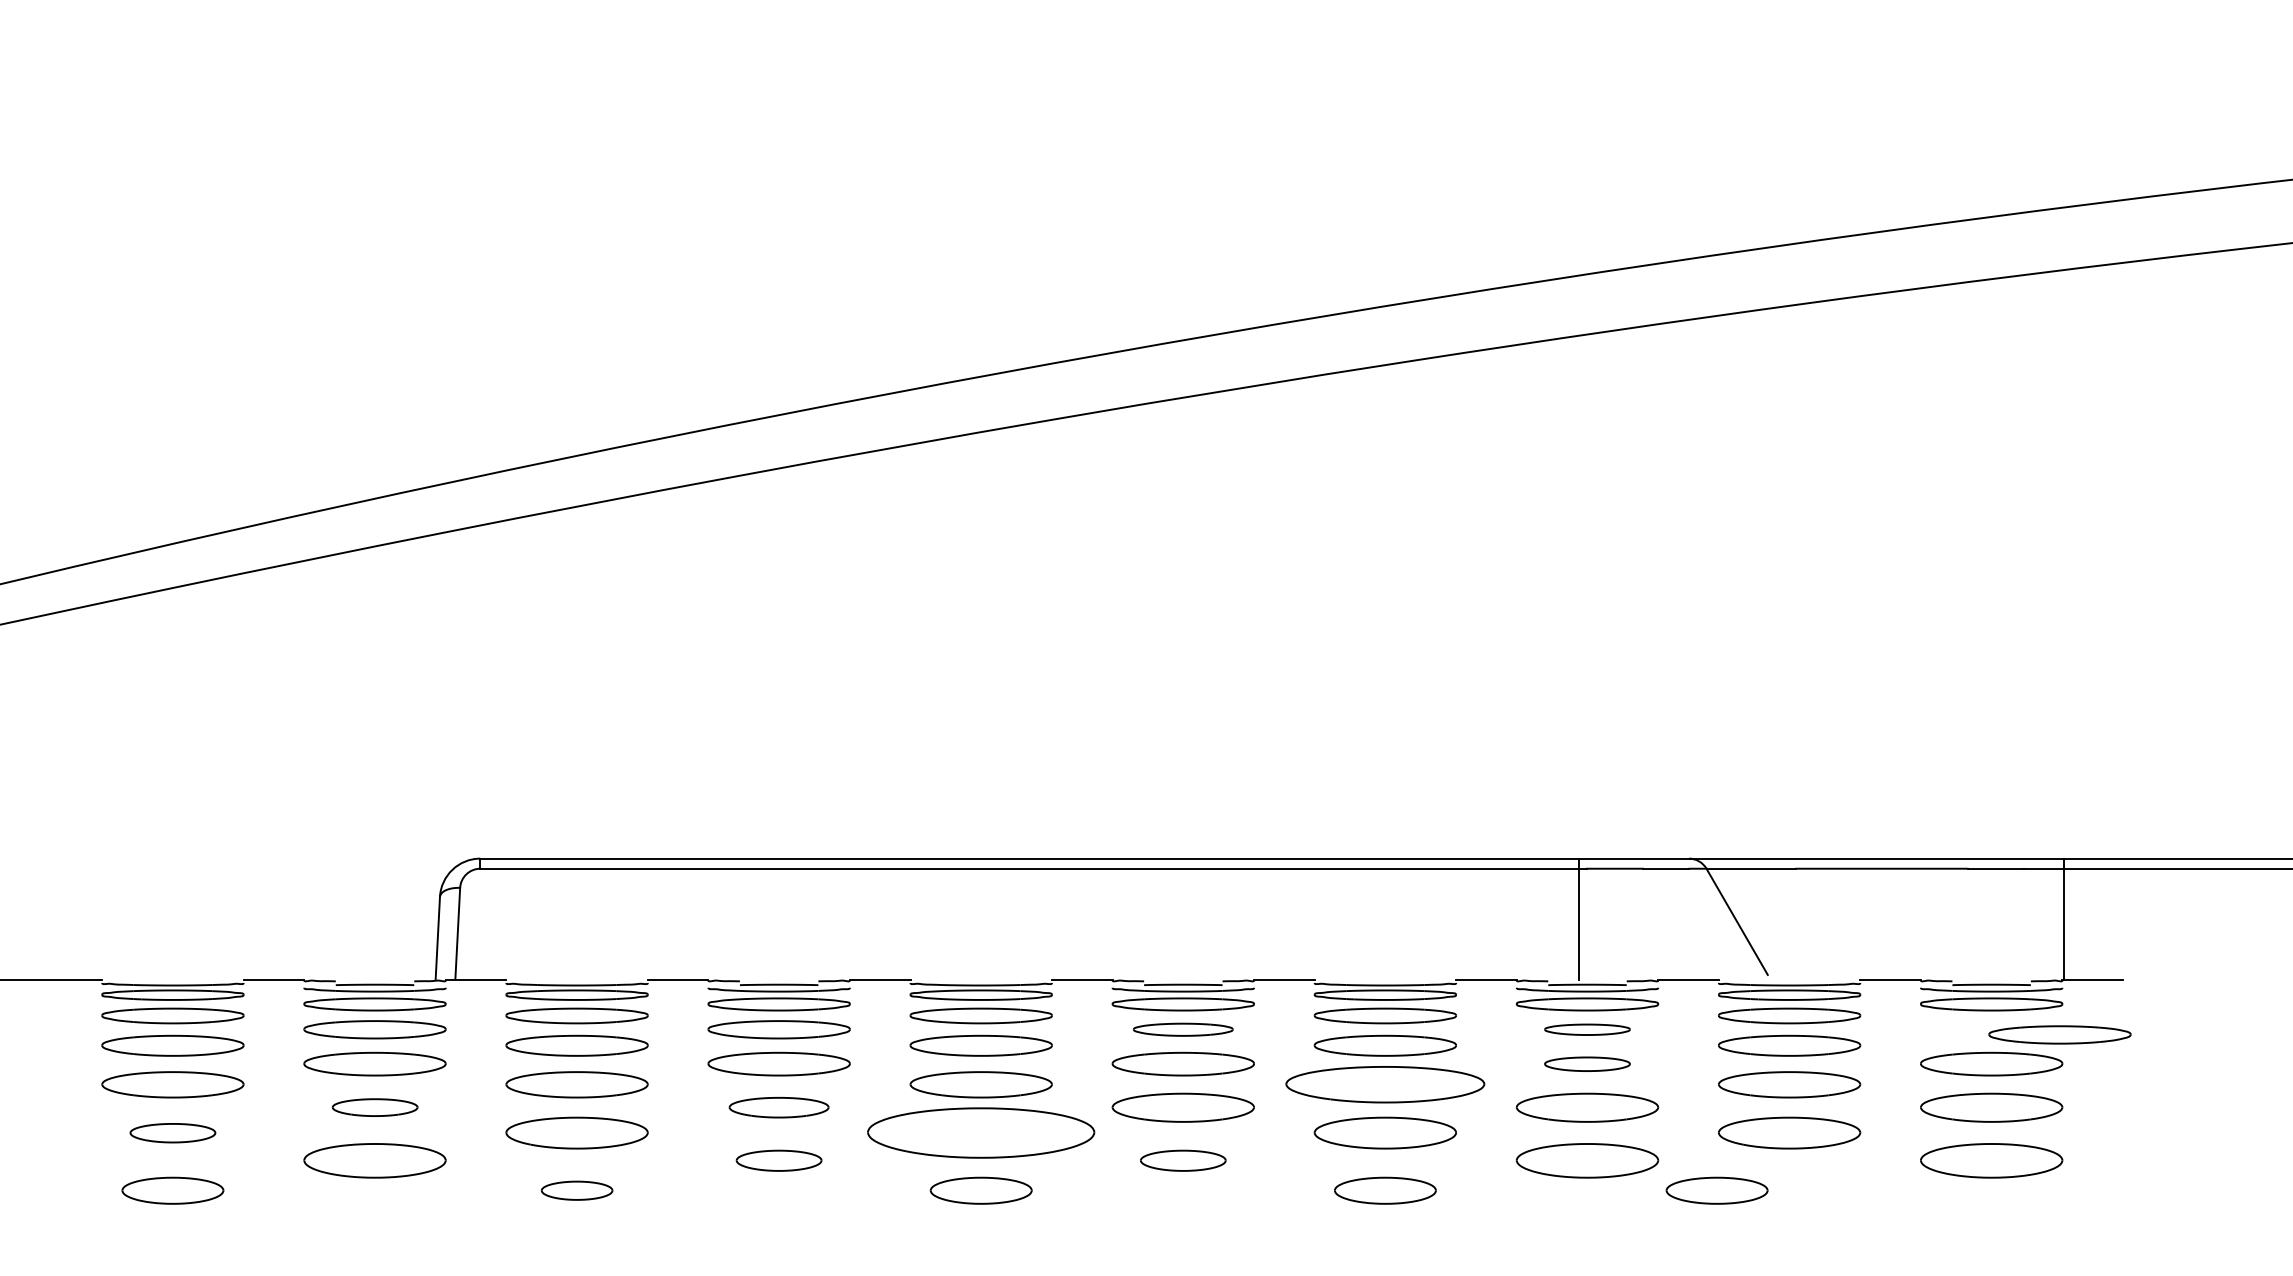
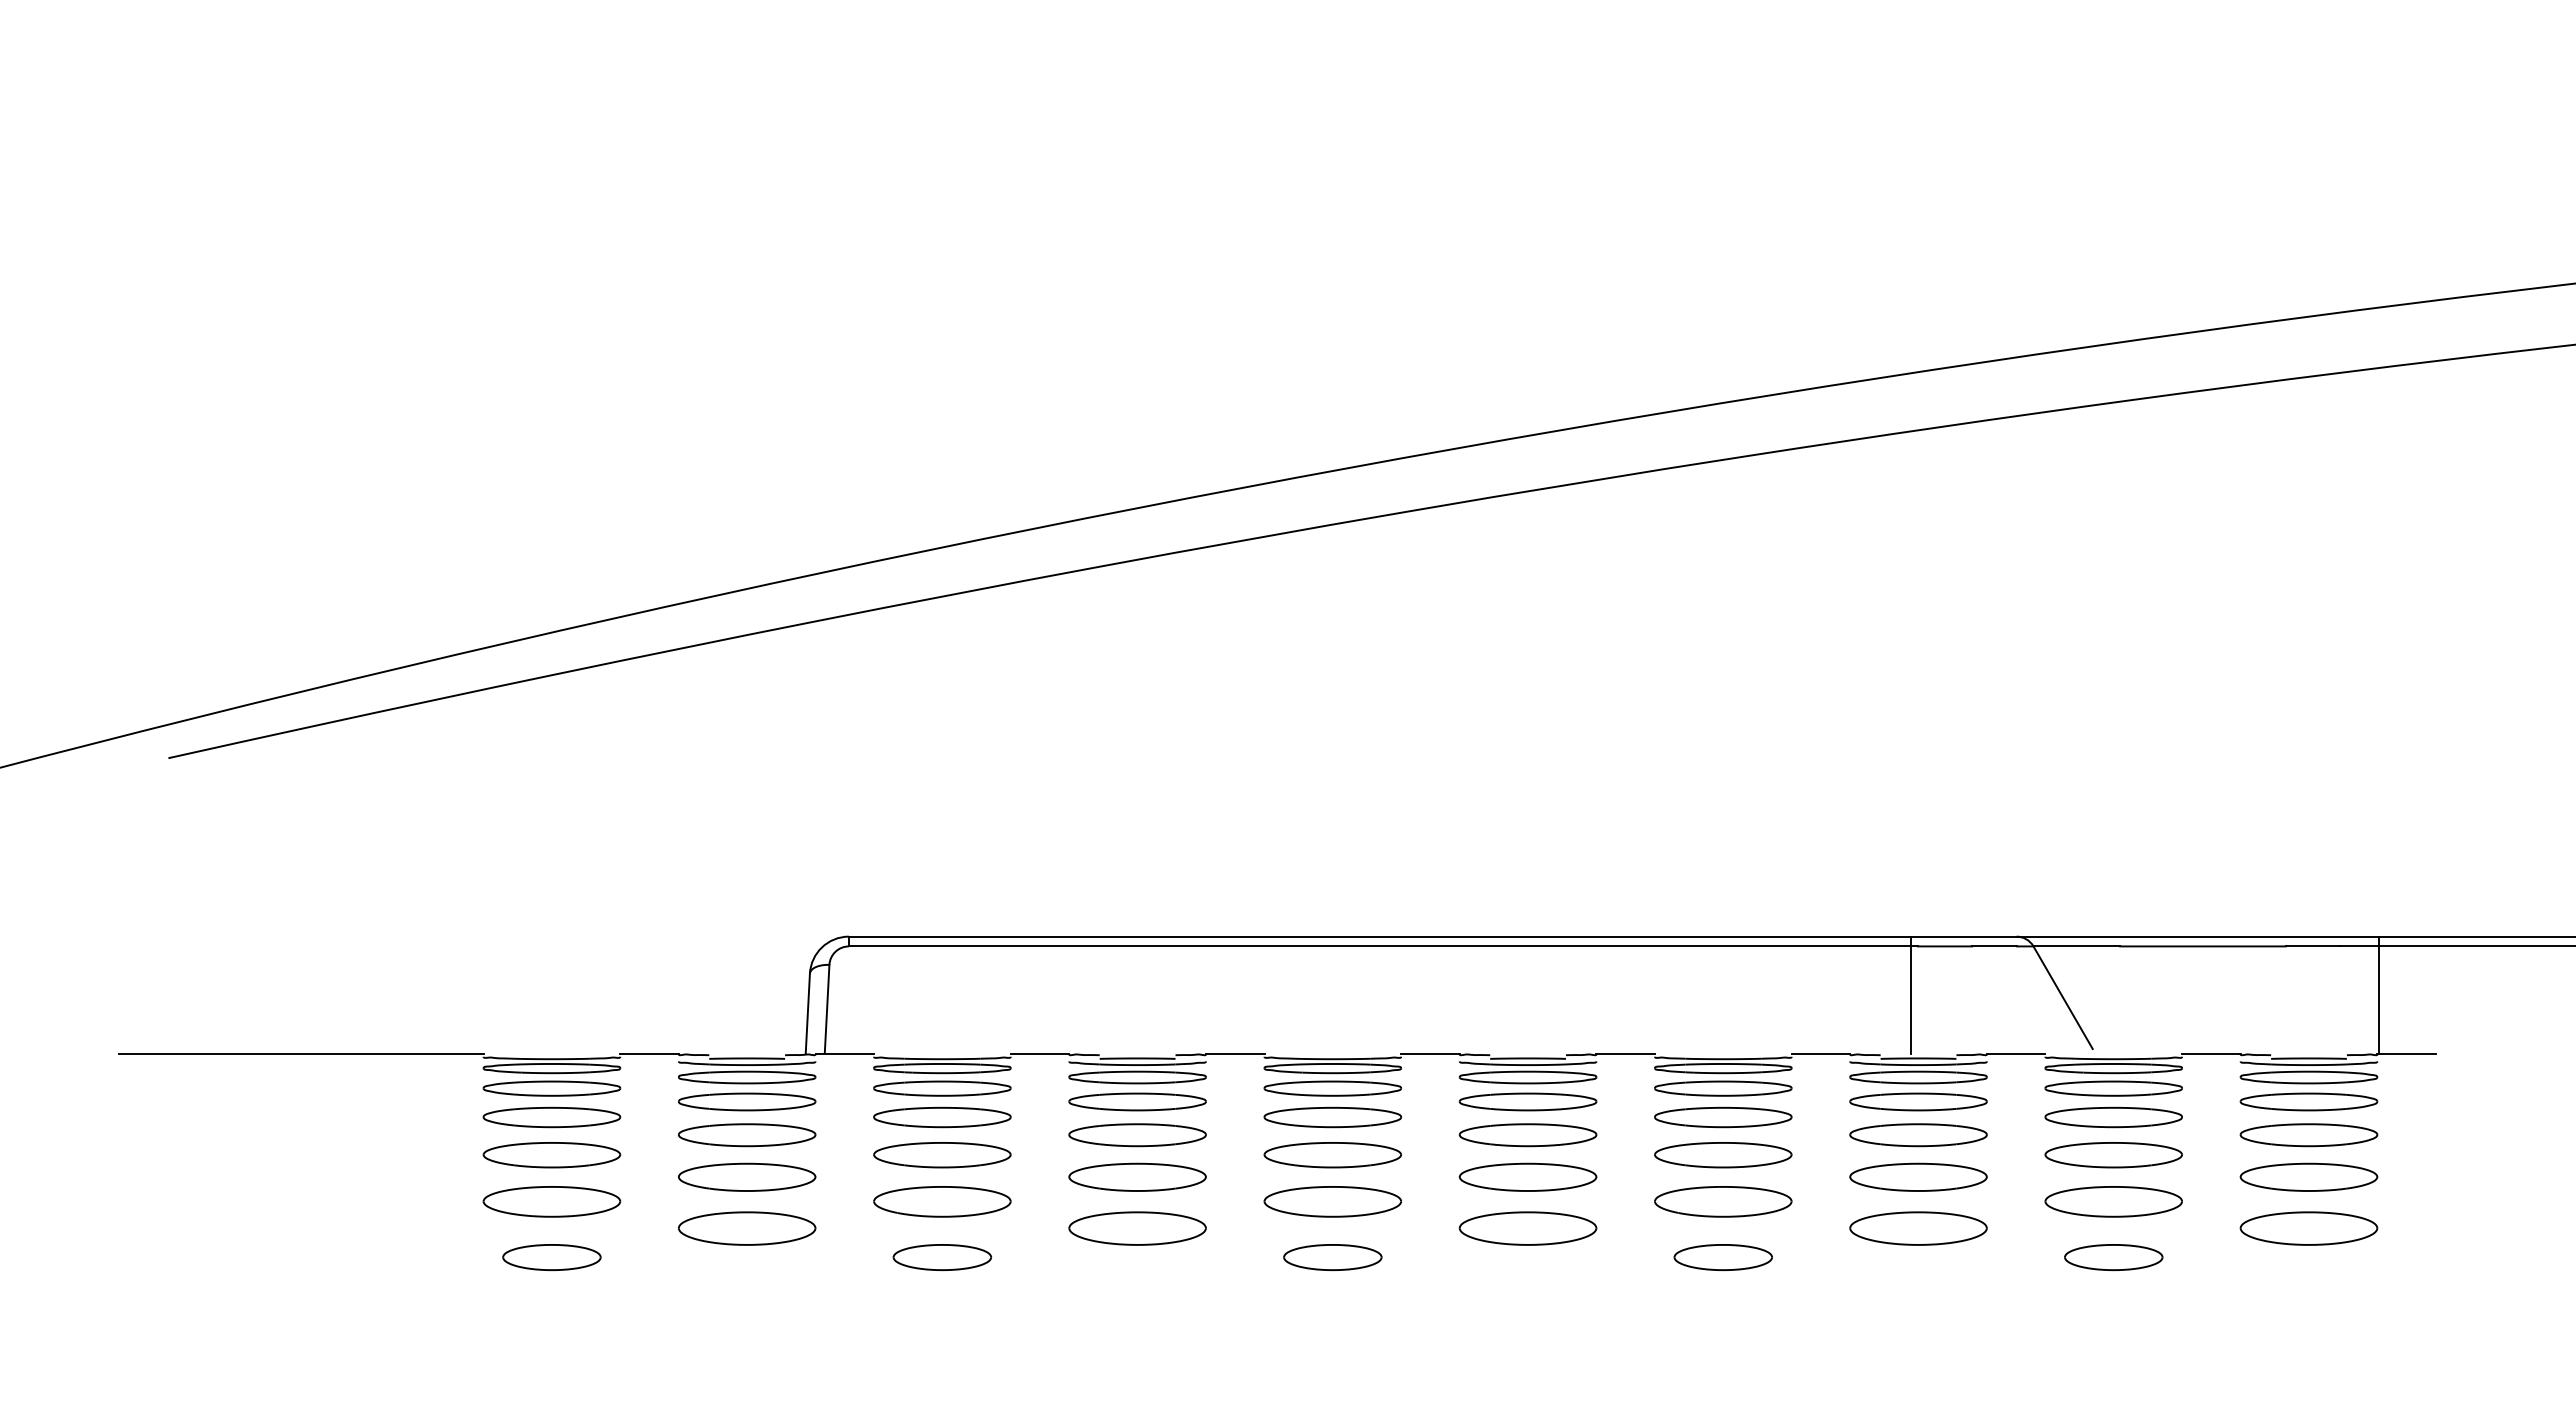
part: (1182, 1029) -> (1527, 1101), size x1.43
part: (1587, 1029) -> (1918, 1101), size x1.67
part: (2059, 1034) -> (2308, 1101), moved
part: (1587, 1064) -> (1918, 1135), size x1.67
part: (1385, 1085) -> (1723, 1155), size x0.71
part: (375, 1106) -> (747, 1176), size x1.67
part: (779, 1106) -> (1137, 1176), size x1.43
part: (172, 1132) -> (551, 1201), size x1.67
part: (980, 1132) -> (1332, 1201), size x0.62
part: (779, 1160) -> (1137, 1228), size x1.67
part: (1182, 1160) -> (1527, 1228), size x1.67
part: (577, 1190) -> (942, 1257), size x1.43
part: (1716, 1190) -> (2113, 1257), moved

